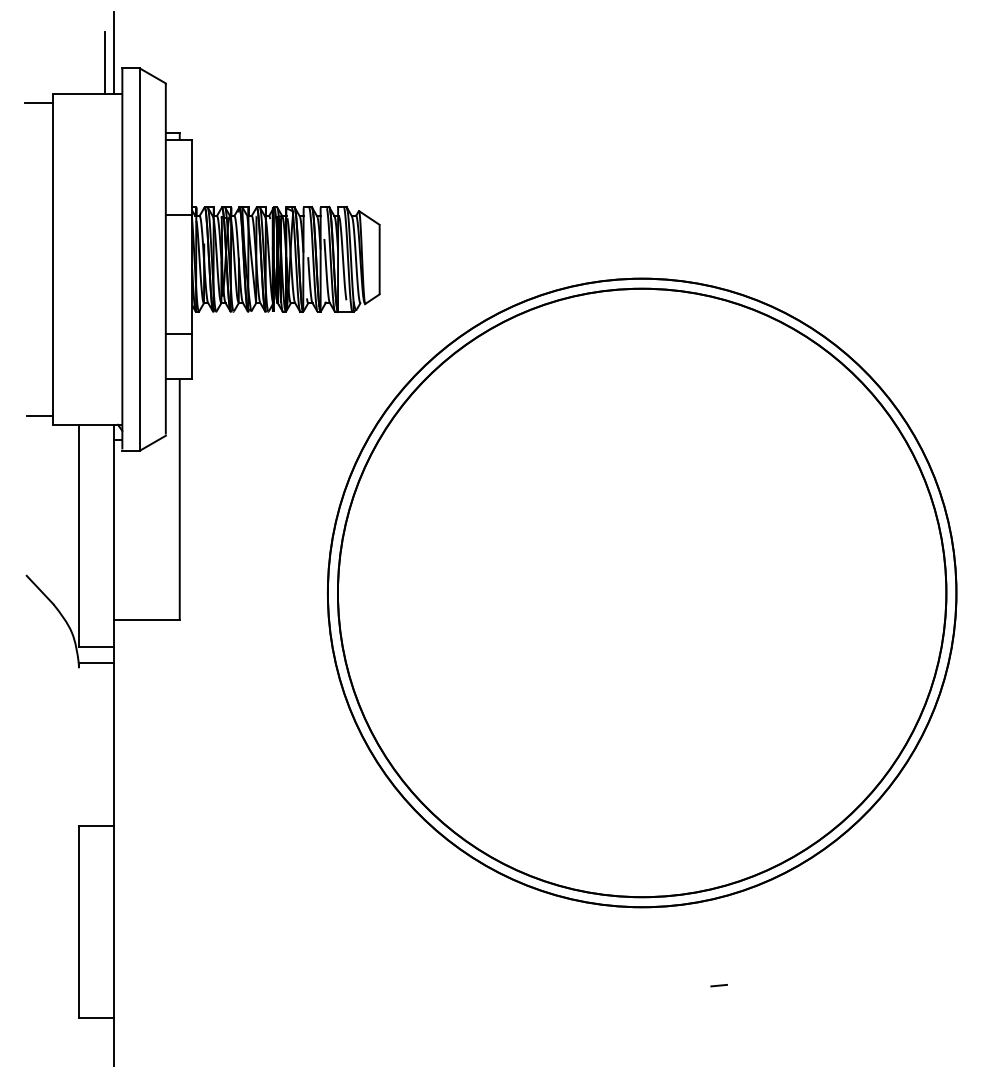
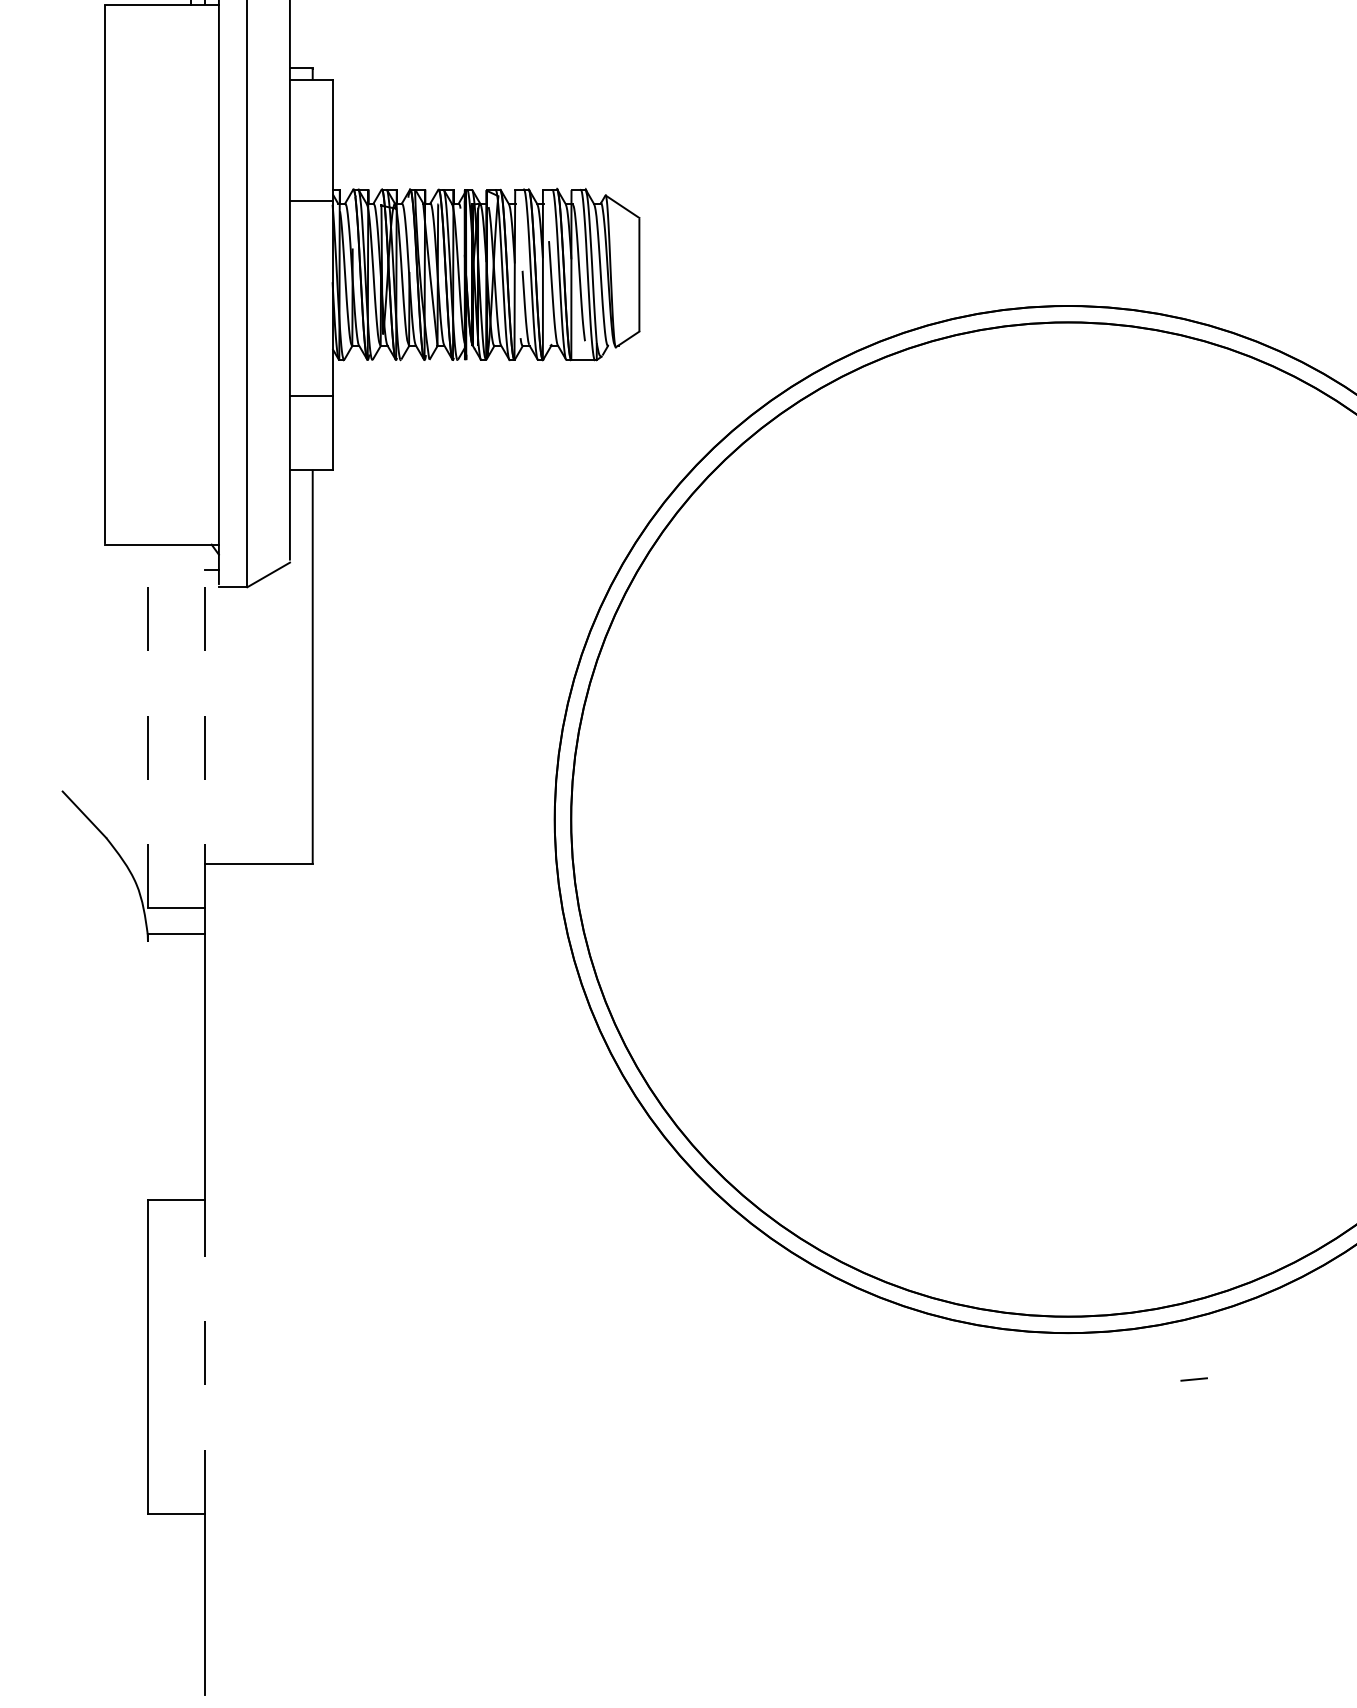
line: (38, 103) -> (81, 19), removed
line: (39, 416) -> (83, 531), removed
line: (78, 535) -> (147, 725), solid -> dashed
line: (113, 535) -> (204, 725), solid -> dashed
line: (113, 921) -> (204, 1356), solid -> dashed
line: (718, 985) -> (1193, 1379), moved

